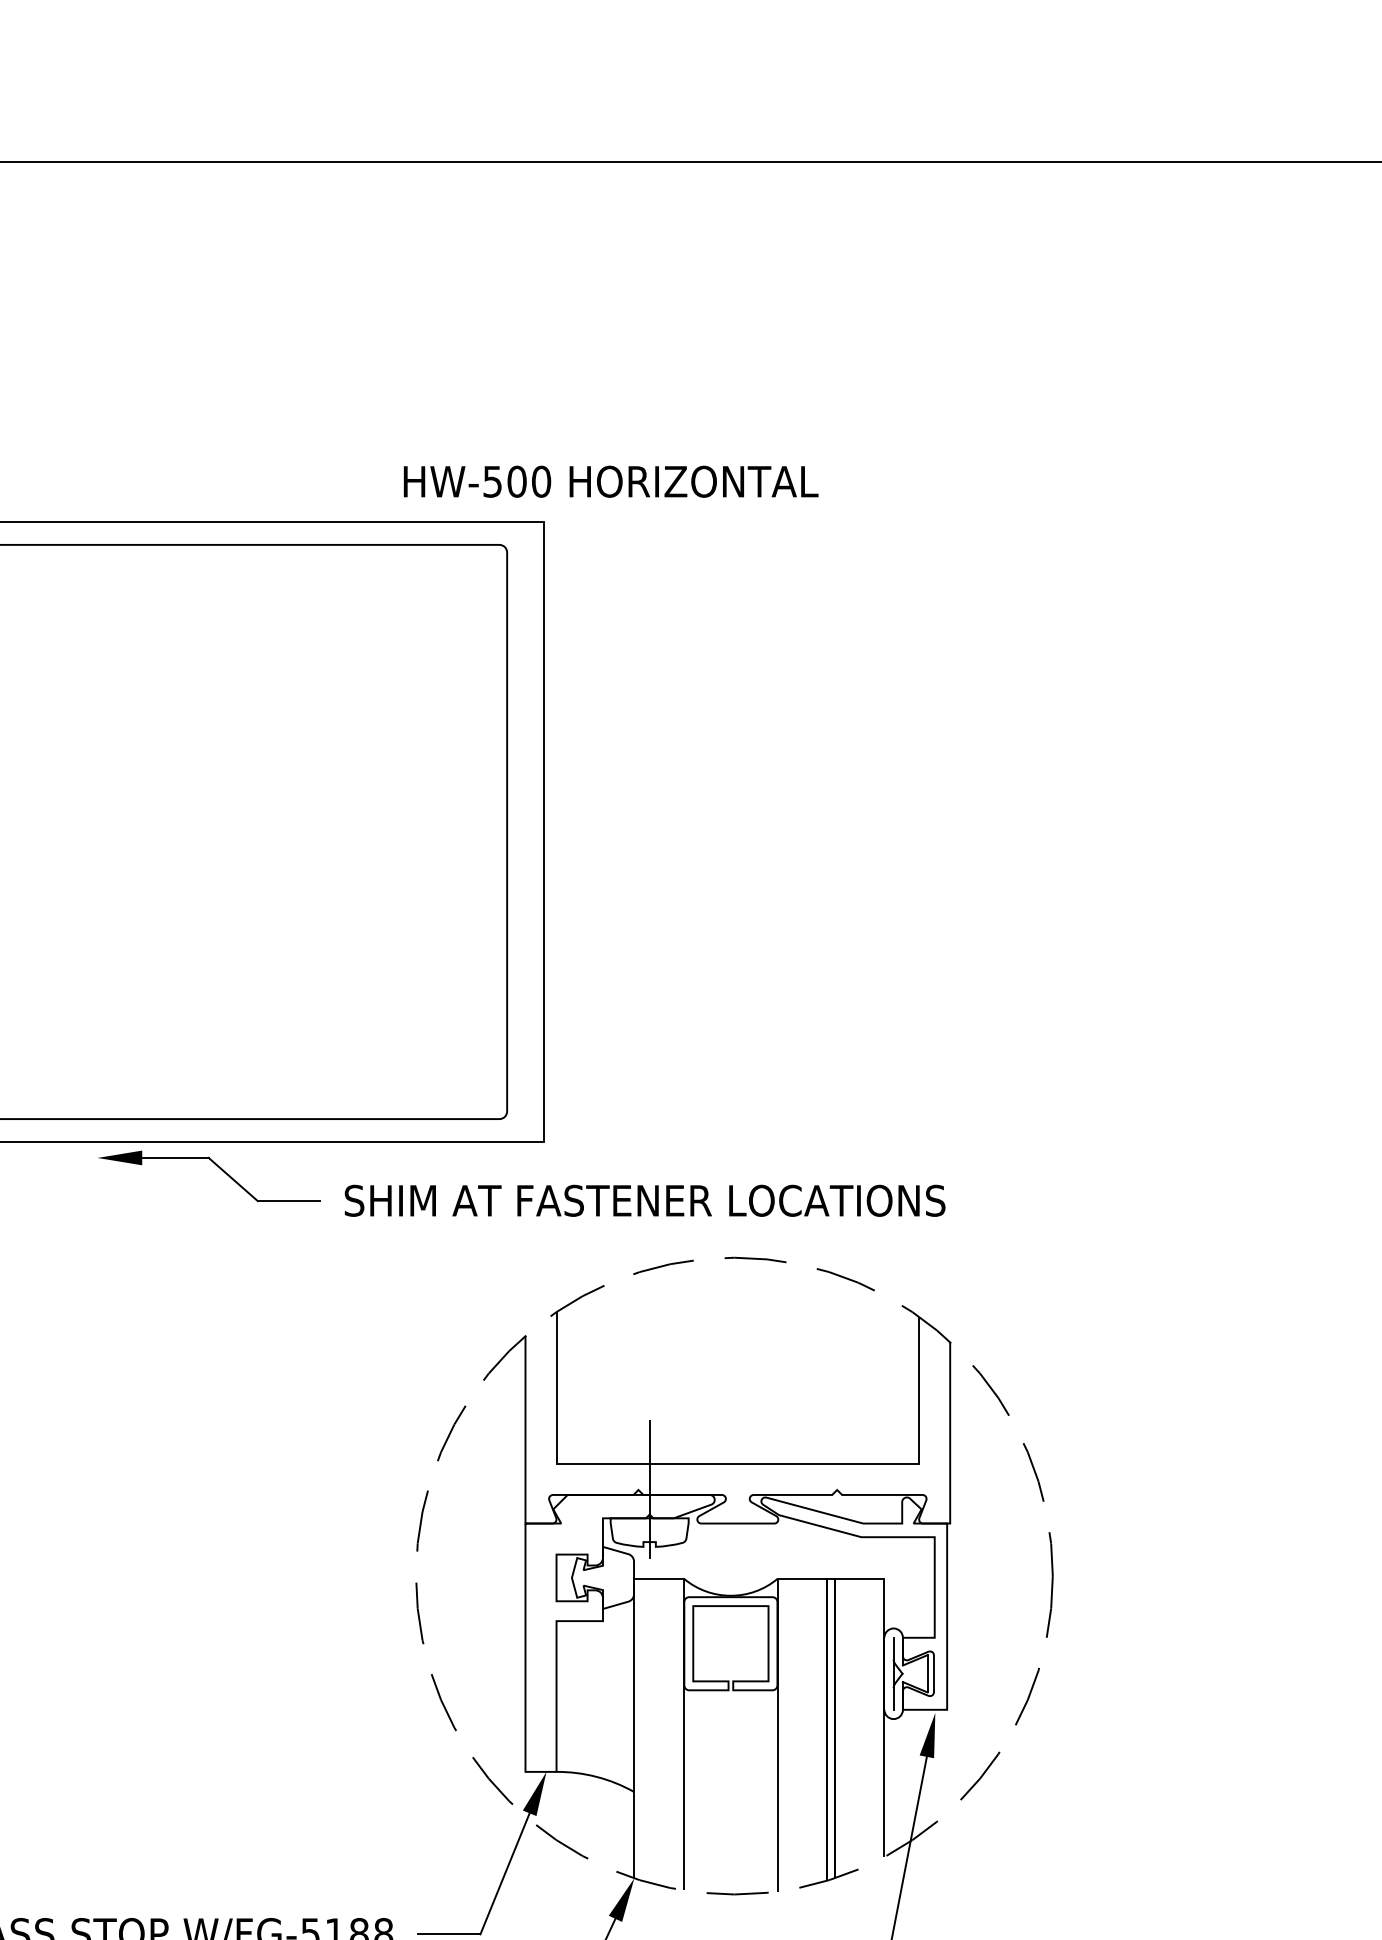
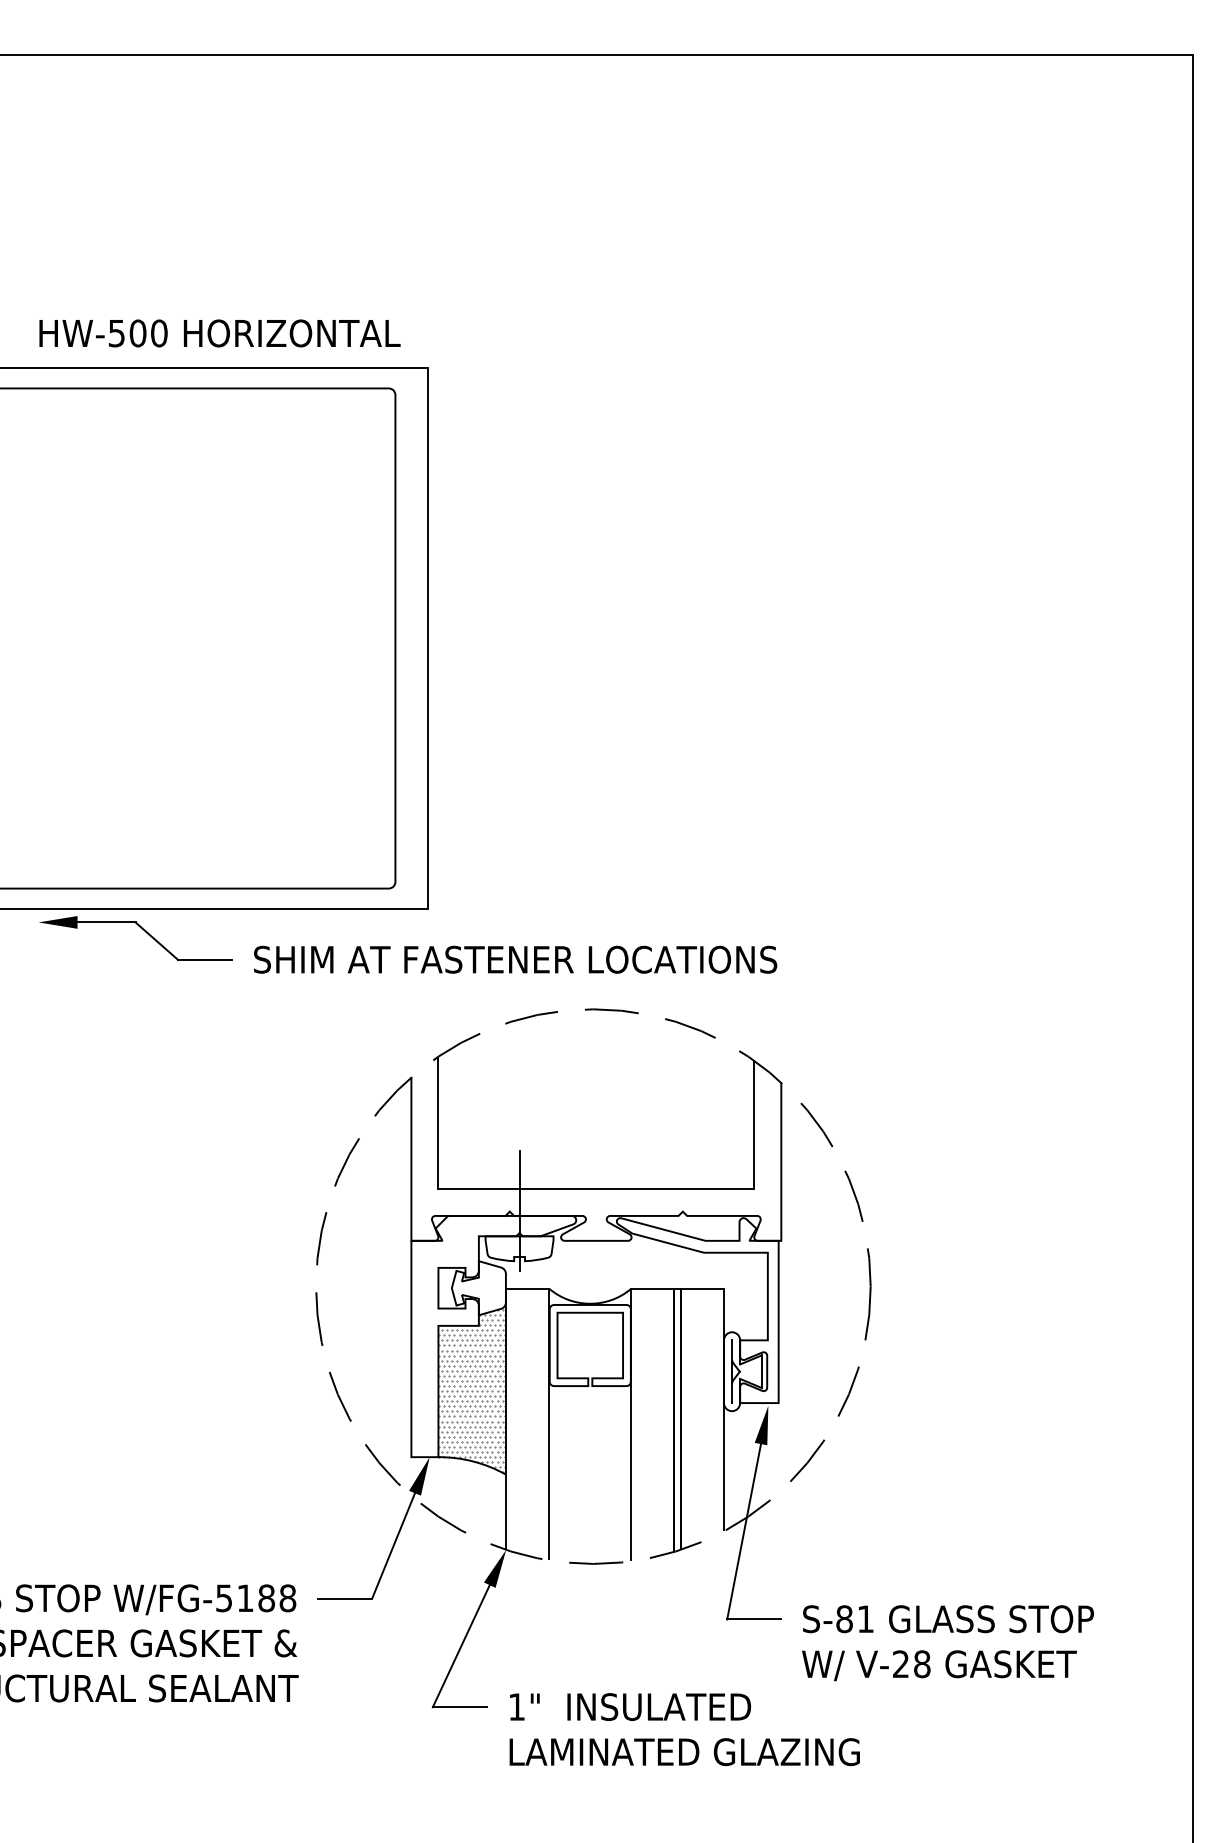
text: (610, 481) -> (219, 333), moved
hatch: (595, 1695) -> (472, 1390), added

